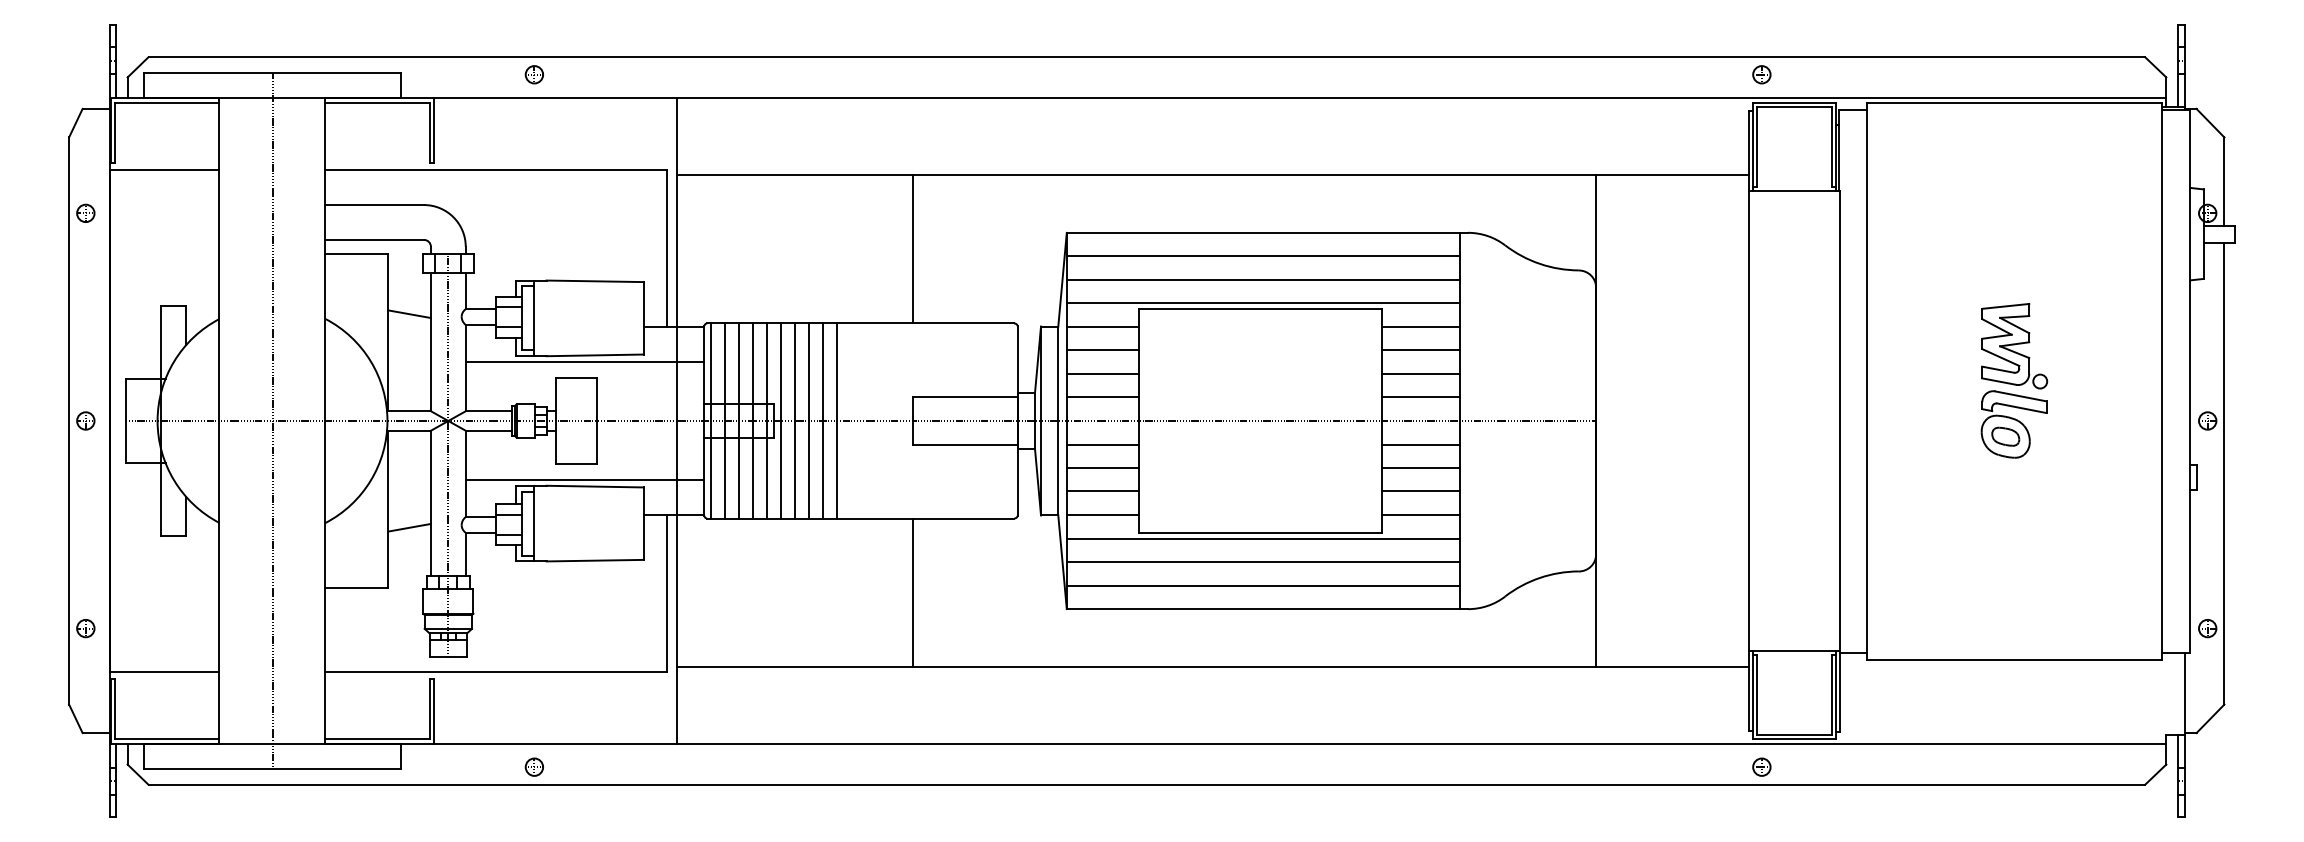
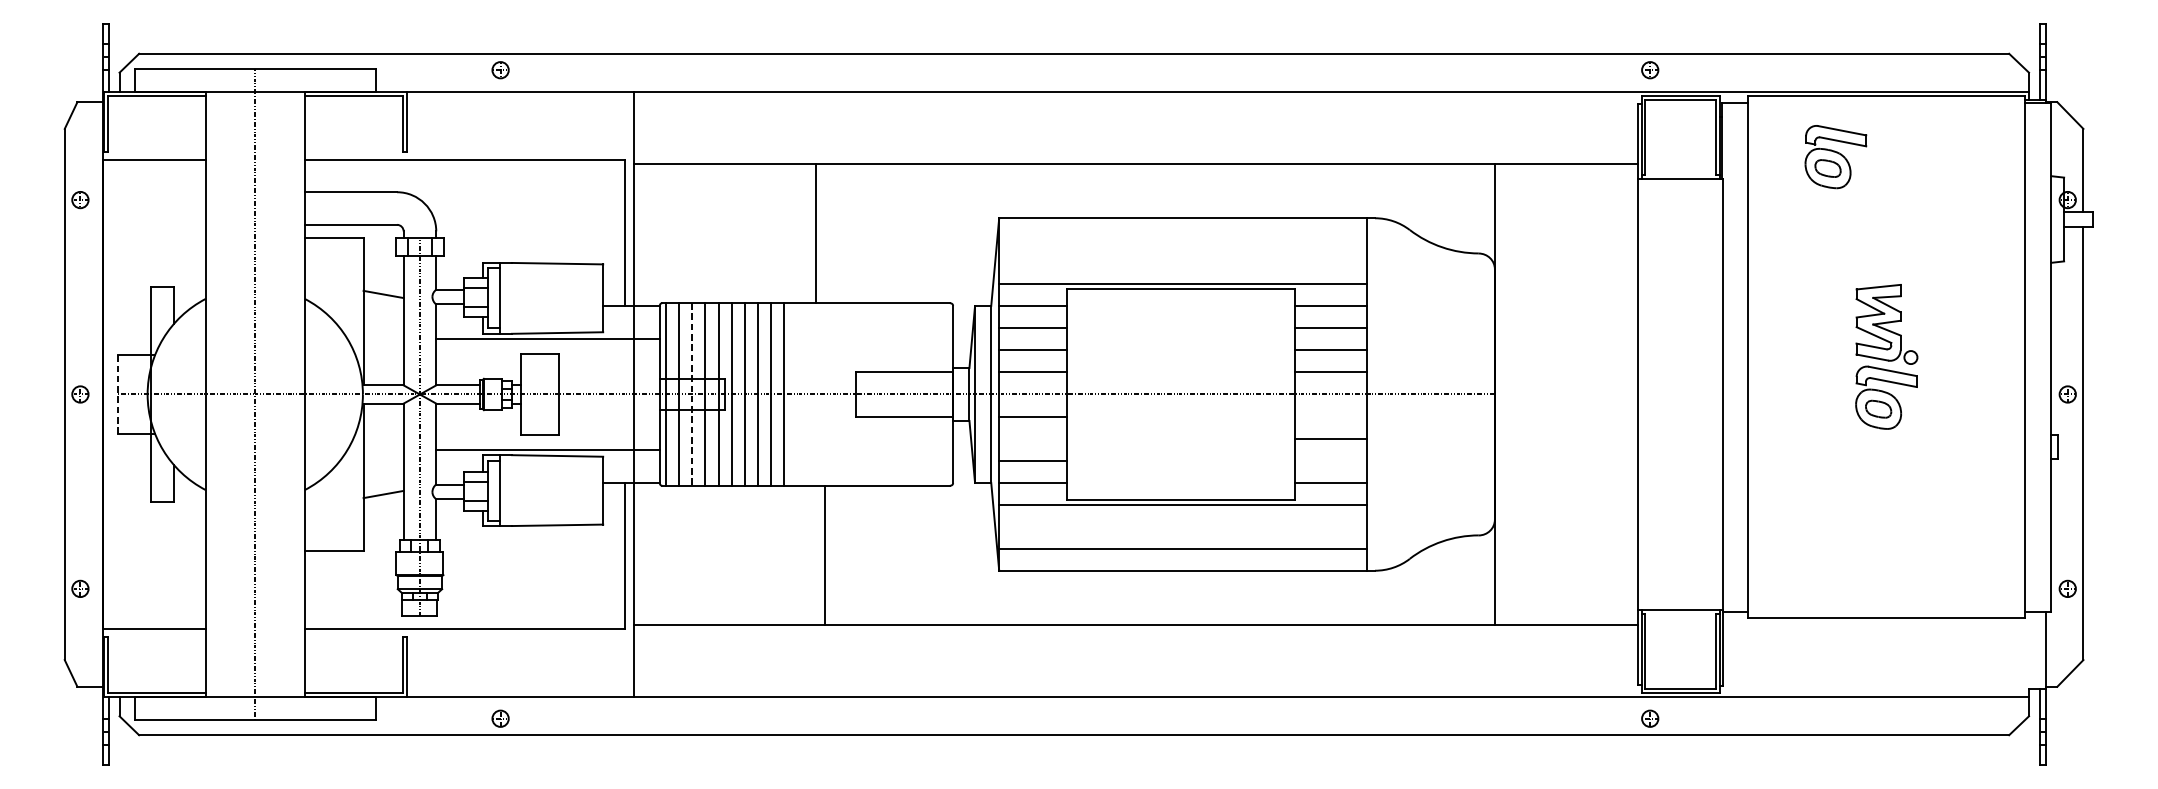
part: (1959, 167) -> (1835, 157), added
line: (913, 249) -> (816, 233), moved
line: (1262, 256) -> (1182, 240), removed
line: (1262, 280) -> (1182, 262), removed
line: (126, 421) -> (118, 394), solid -> dashed
line: (739, 421) -> (692, 394), solid -> dashed
line: (1420, 444) -> (1330, 416), removed
line: (1102, 468) -> (1032, 438), removed
line: (1420, 491) -> (1330, 460), removed
line: (1262, 562) -> (1182, 527), removed
line: (913, 592) -> (824, 555), moved

